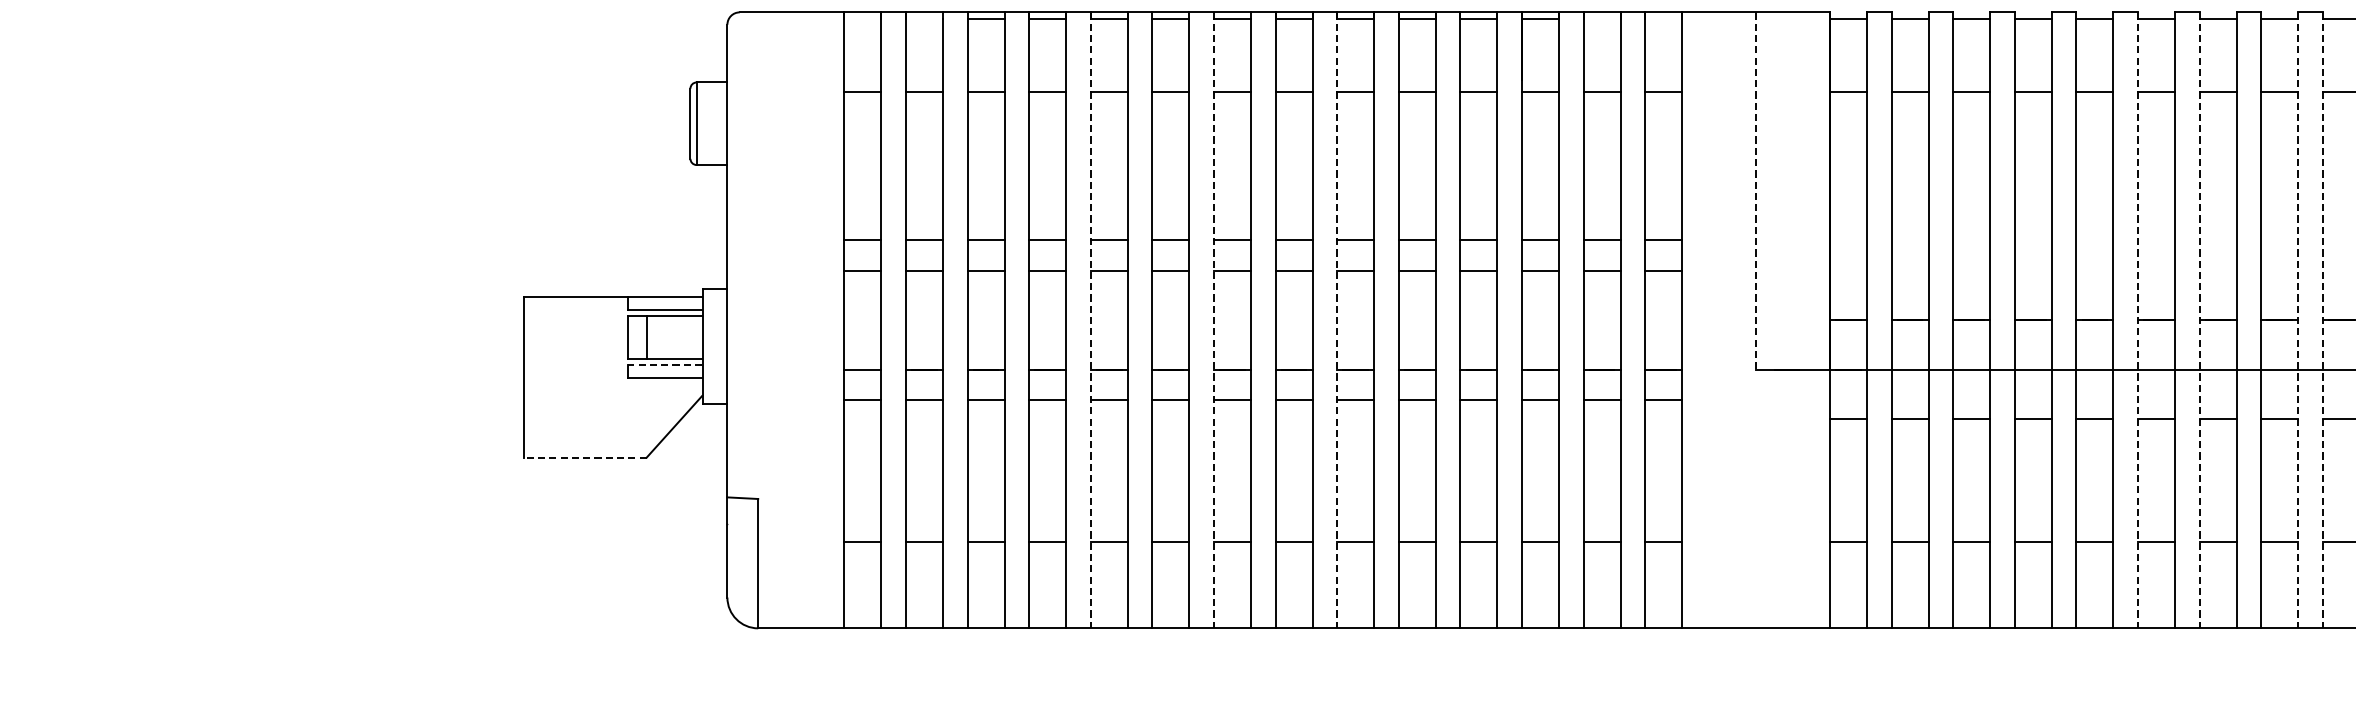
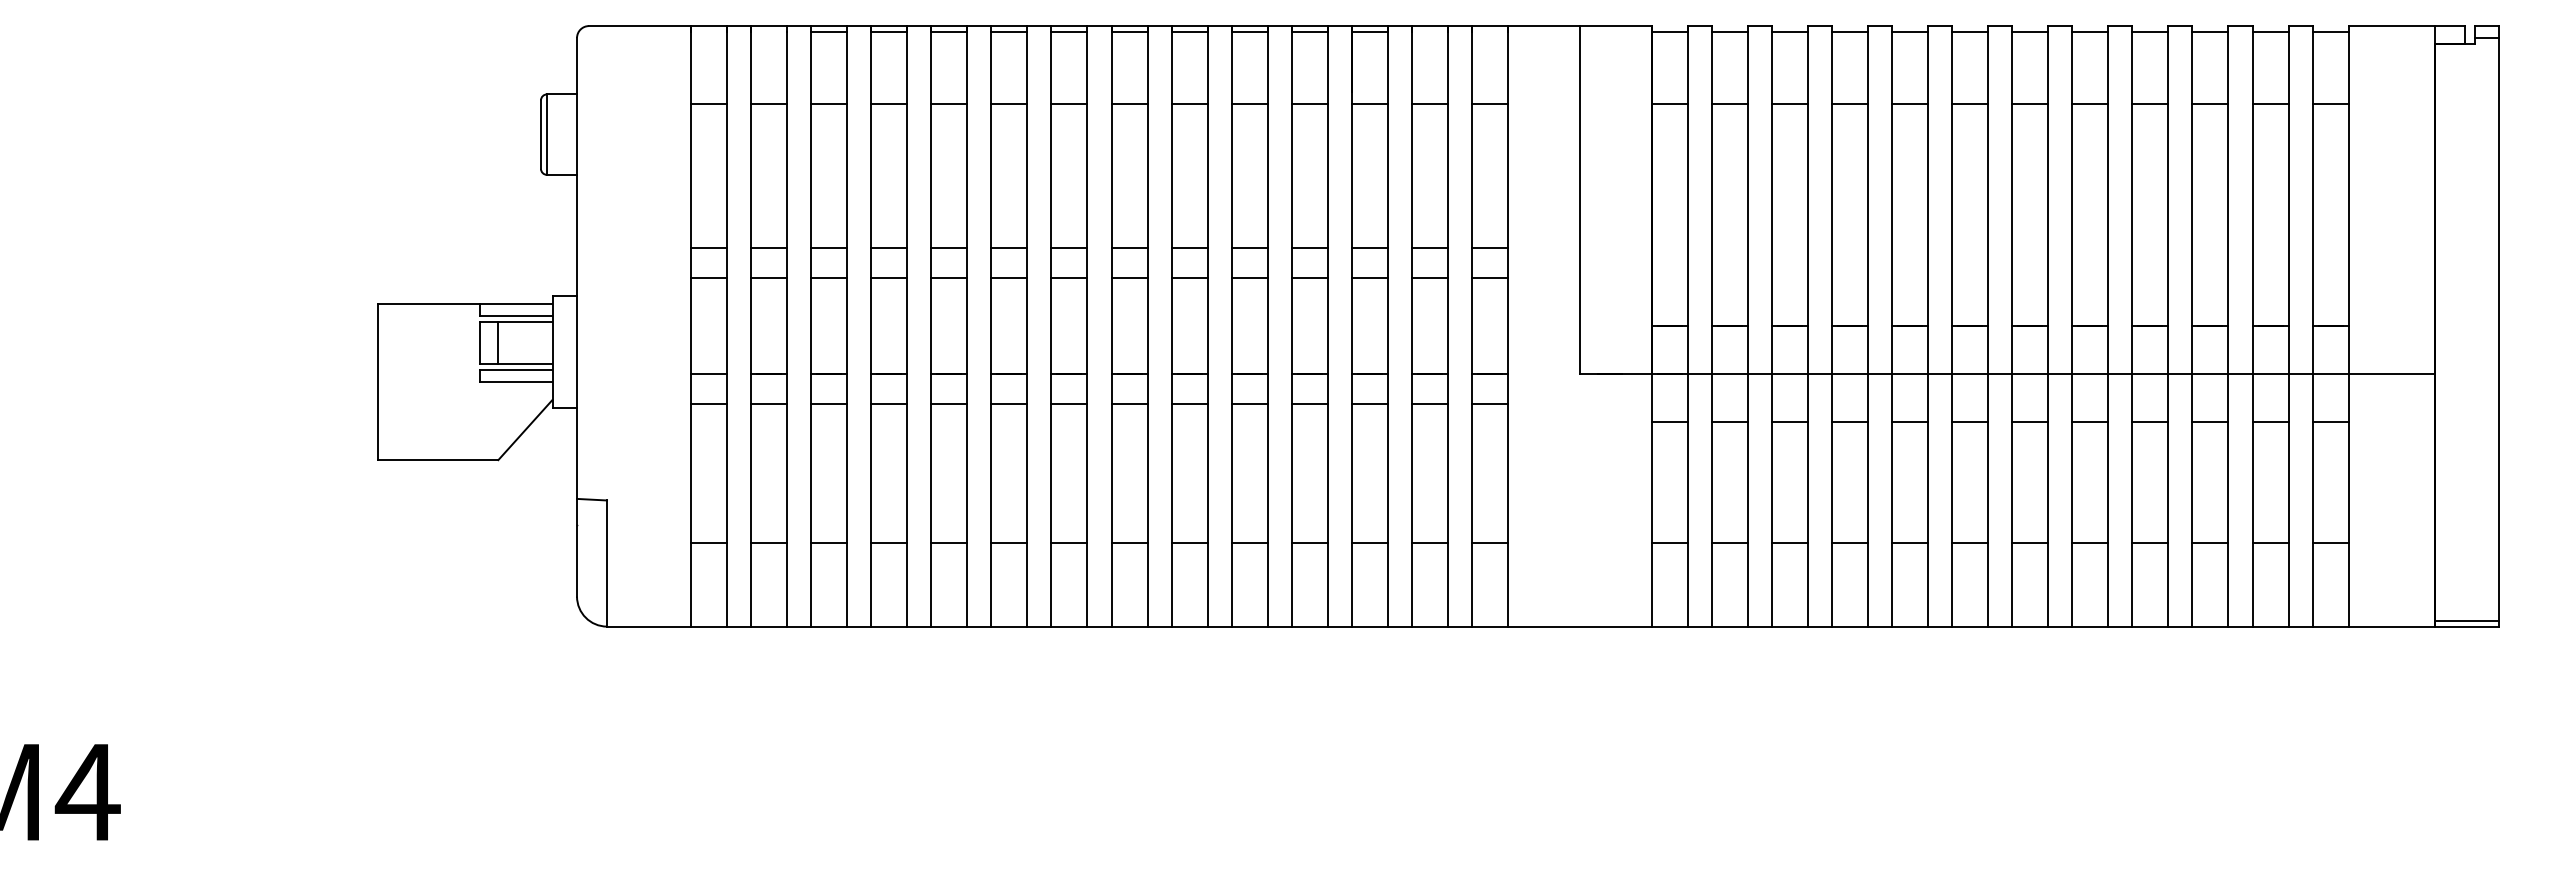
line: (1755, 191) -> (1579, 200), dashed -> solid
line: (1091, 320) -> (931, 326), dashed -> solid
line: (1214, 320) -> (1051, 326), dashed -> solid
line: (1337, 320) -> (1171, 326), dashed -> solid
line: (2138, 320) -> (1952, 326), dashed -> solid
line: (2199, 320) -> (2012, 326), dashed -> solid
line: (2298, 320) -> (2108, 326), dashed -> solid
line: (2322, 320) -> (2132, 326), dashed -> solid
line: (664, 365) -> (515, 370), dashed -> solid
line: (584, 457) -> (437, 460), dashed -> solid

